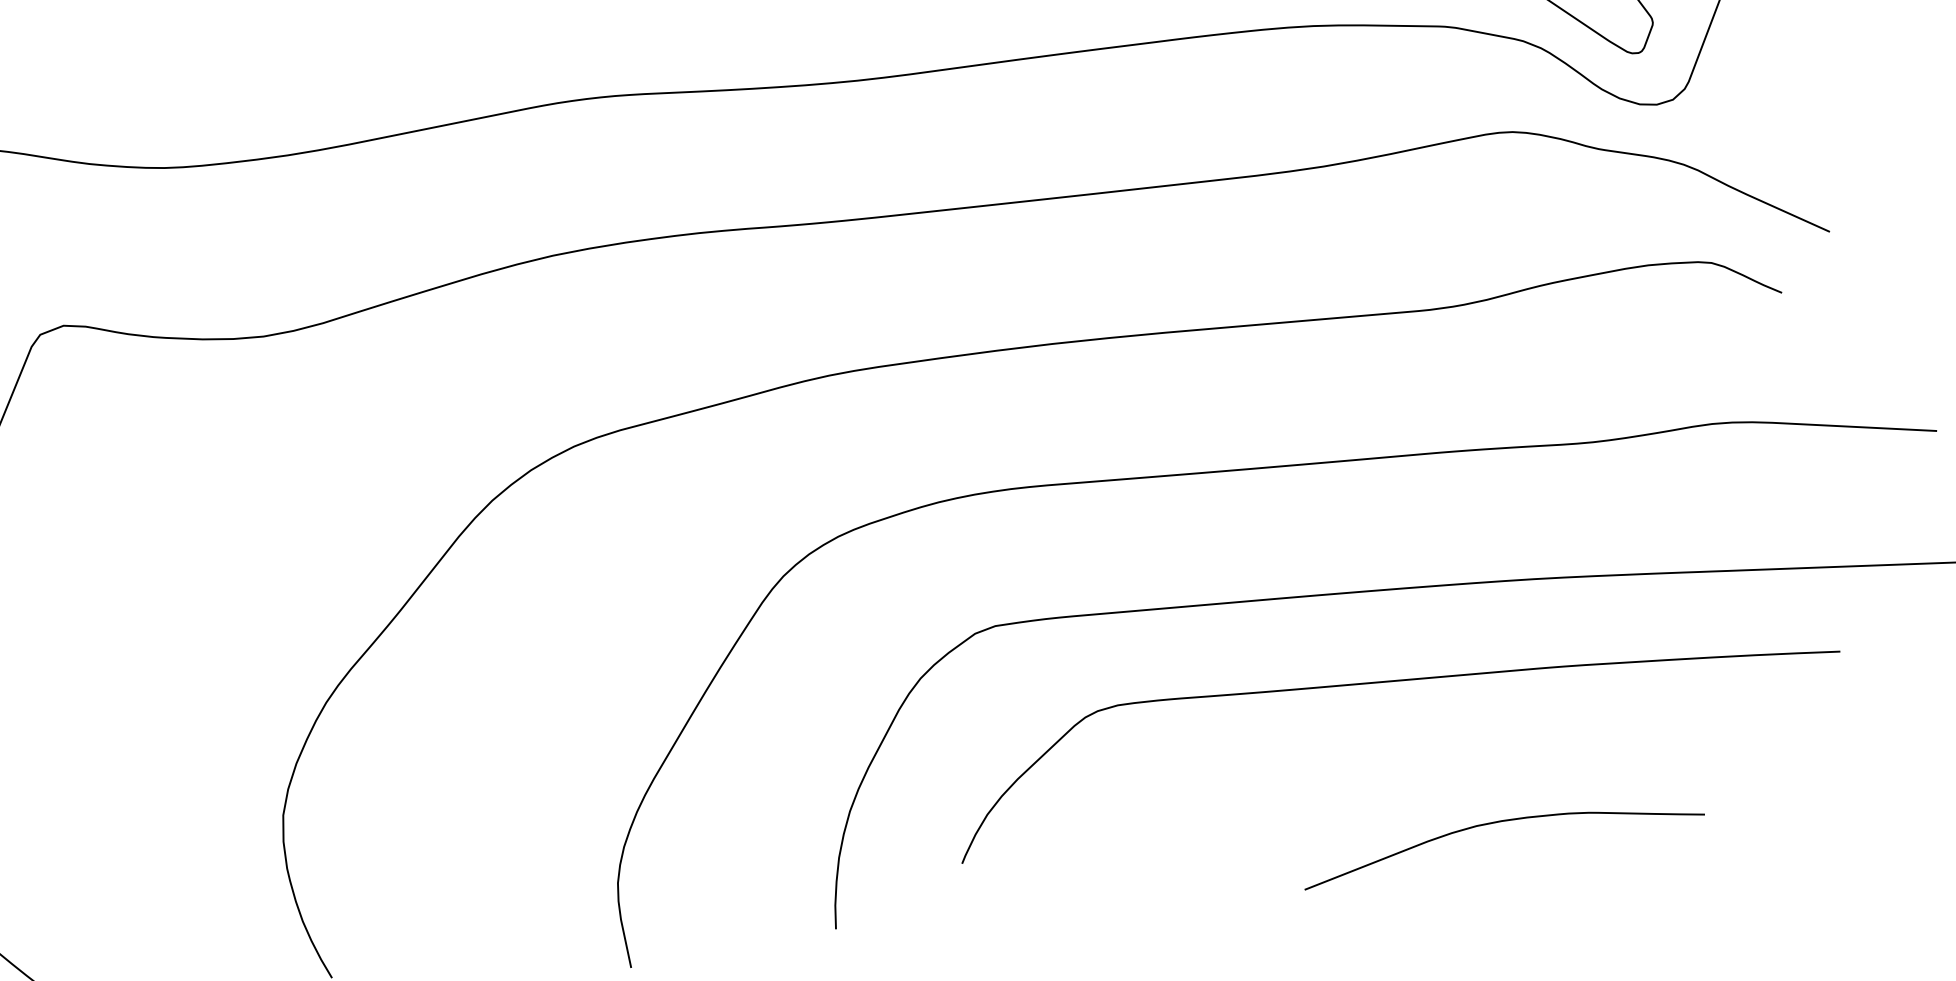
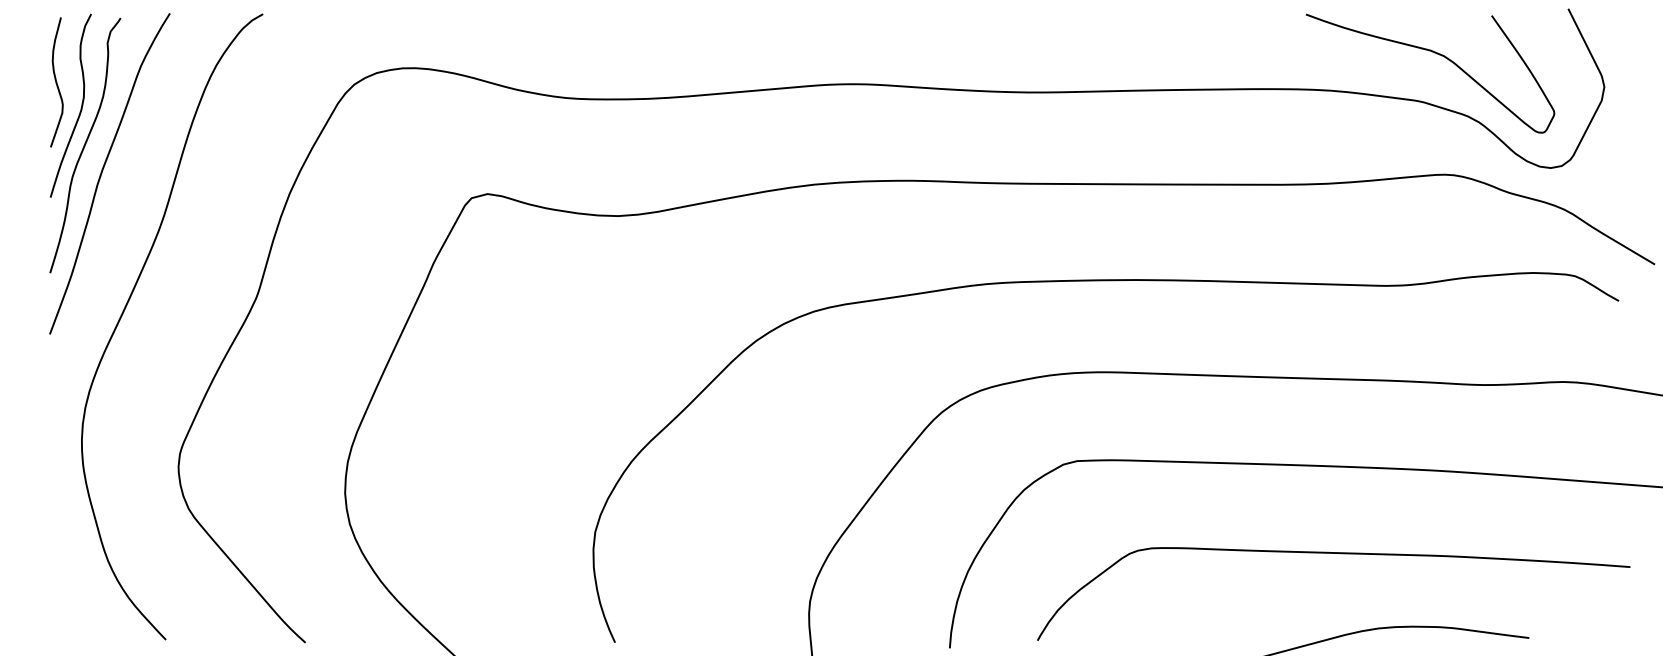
curve: (1402, 682) -> (1340, 554), moved

